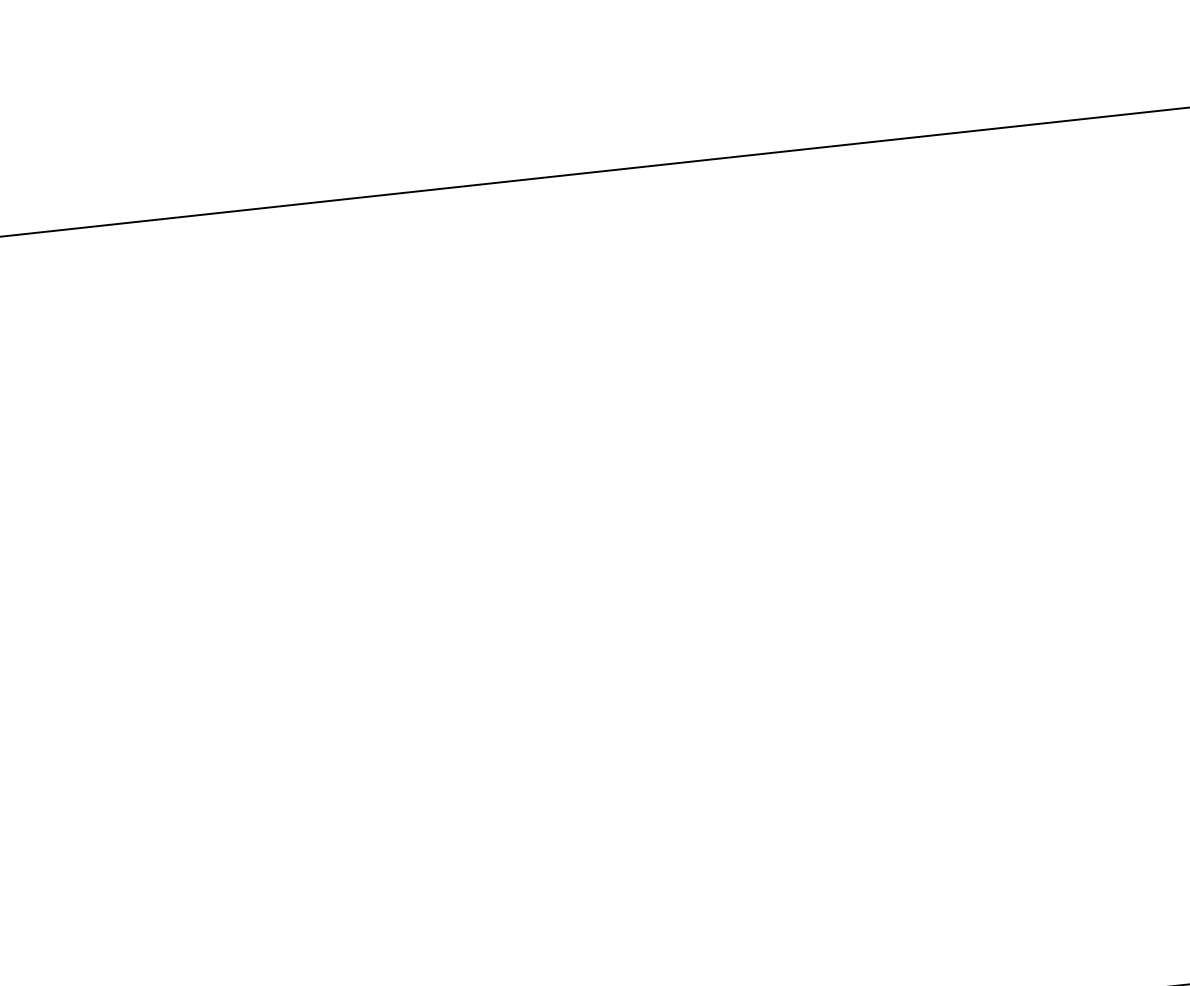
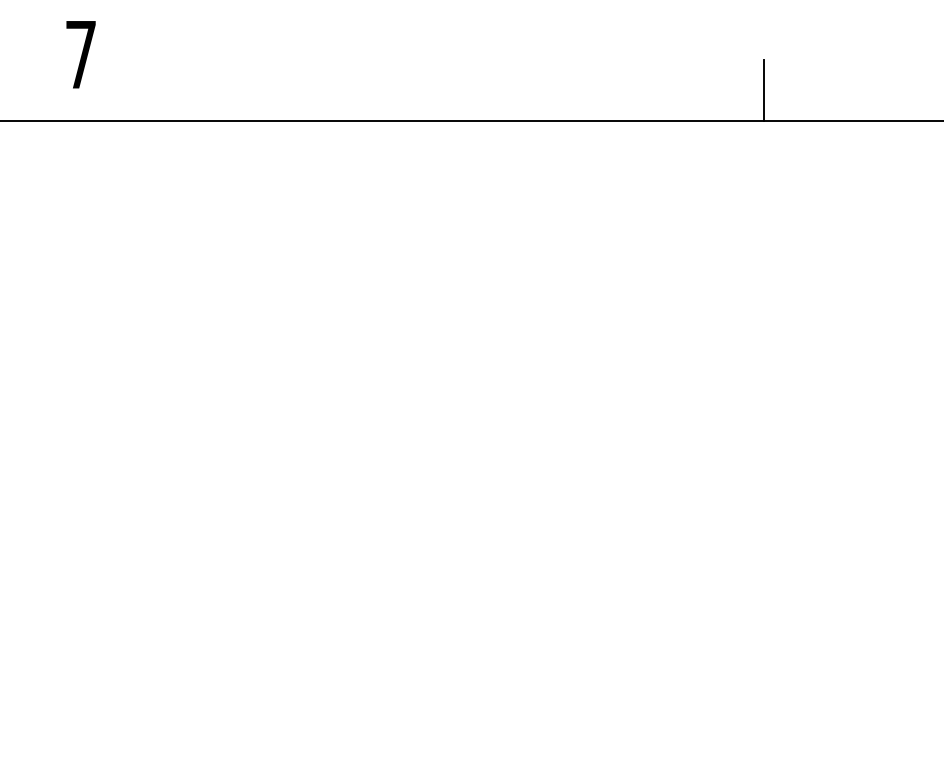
line: (850, 103) -> (764, 89), added

